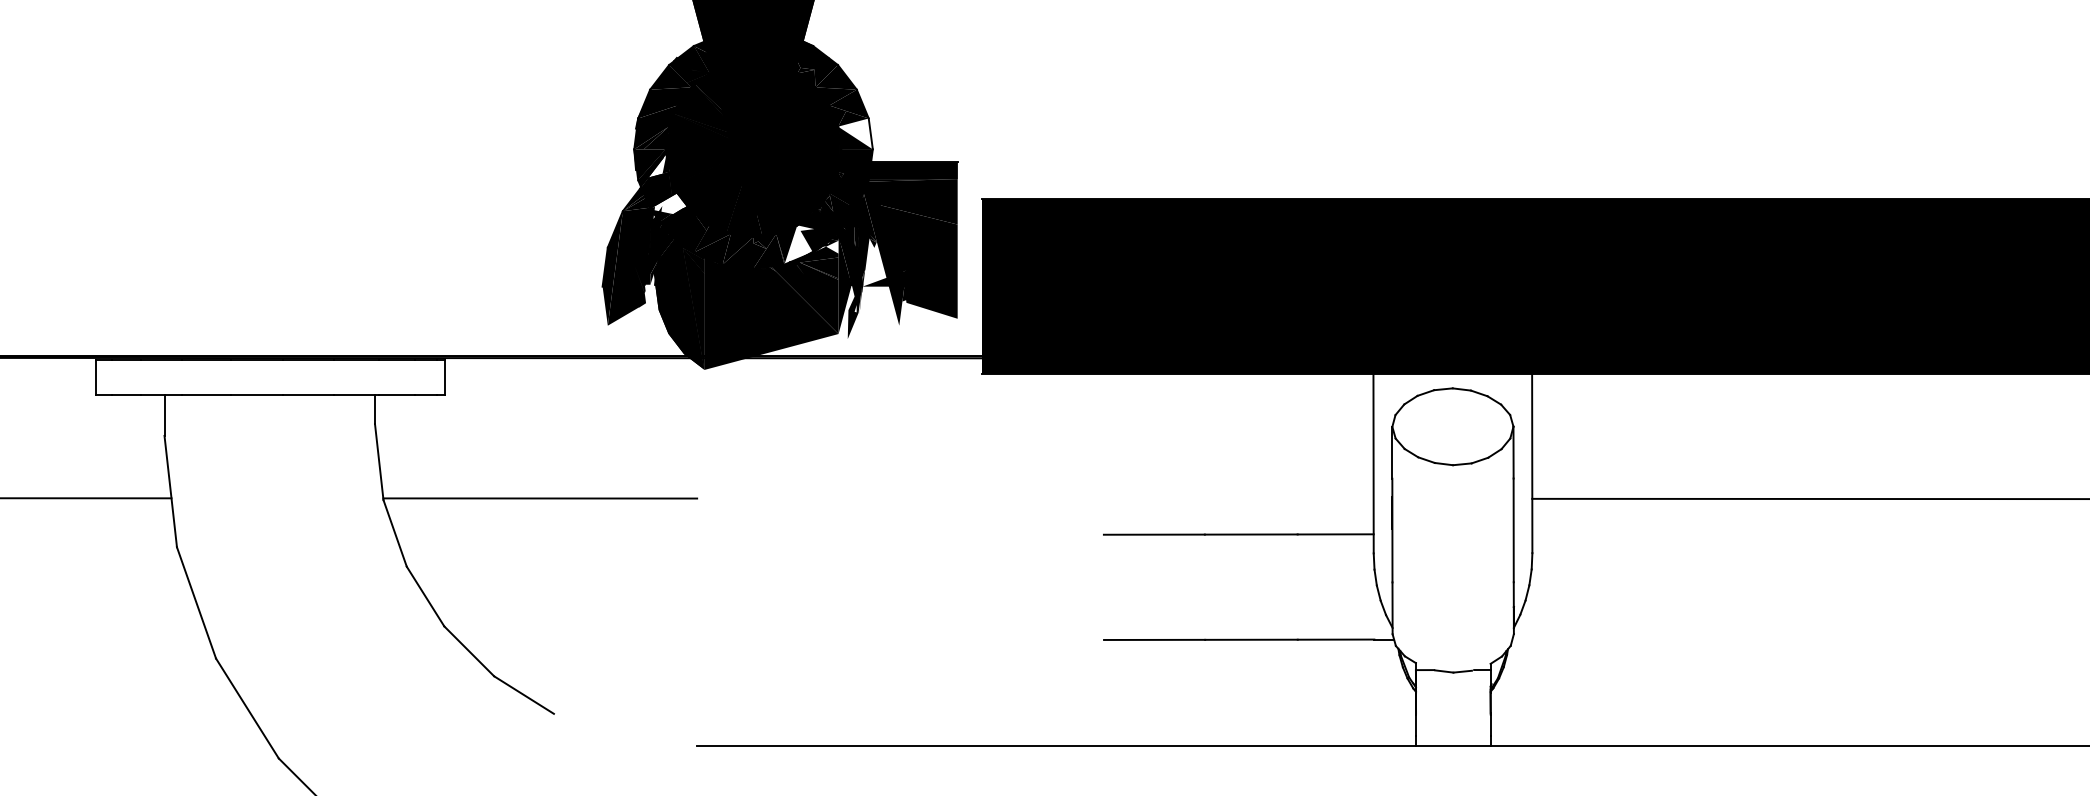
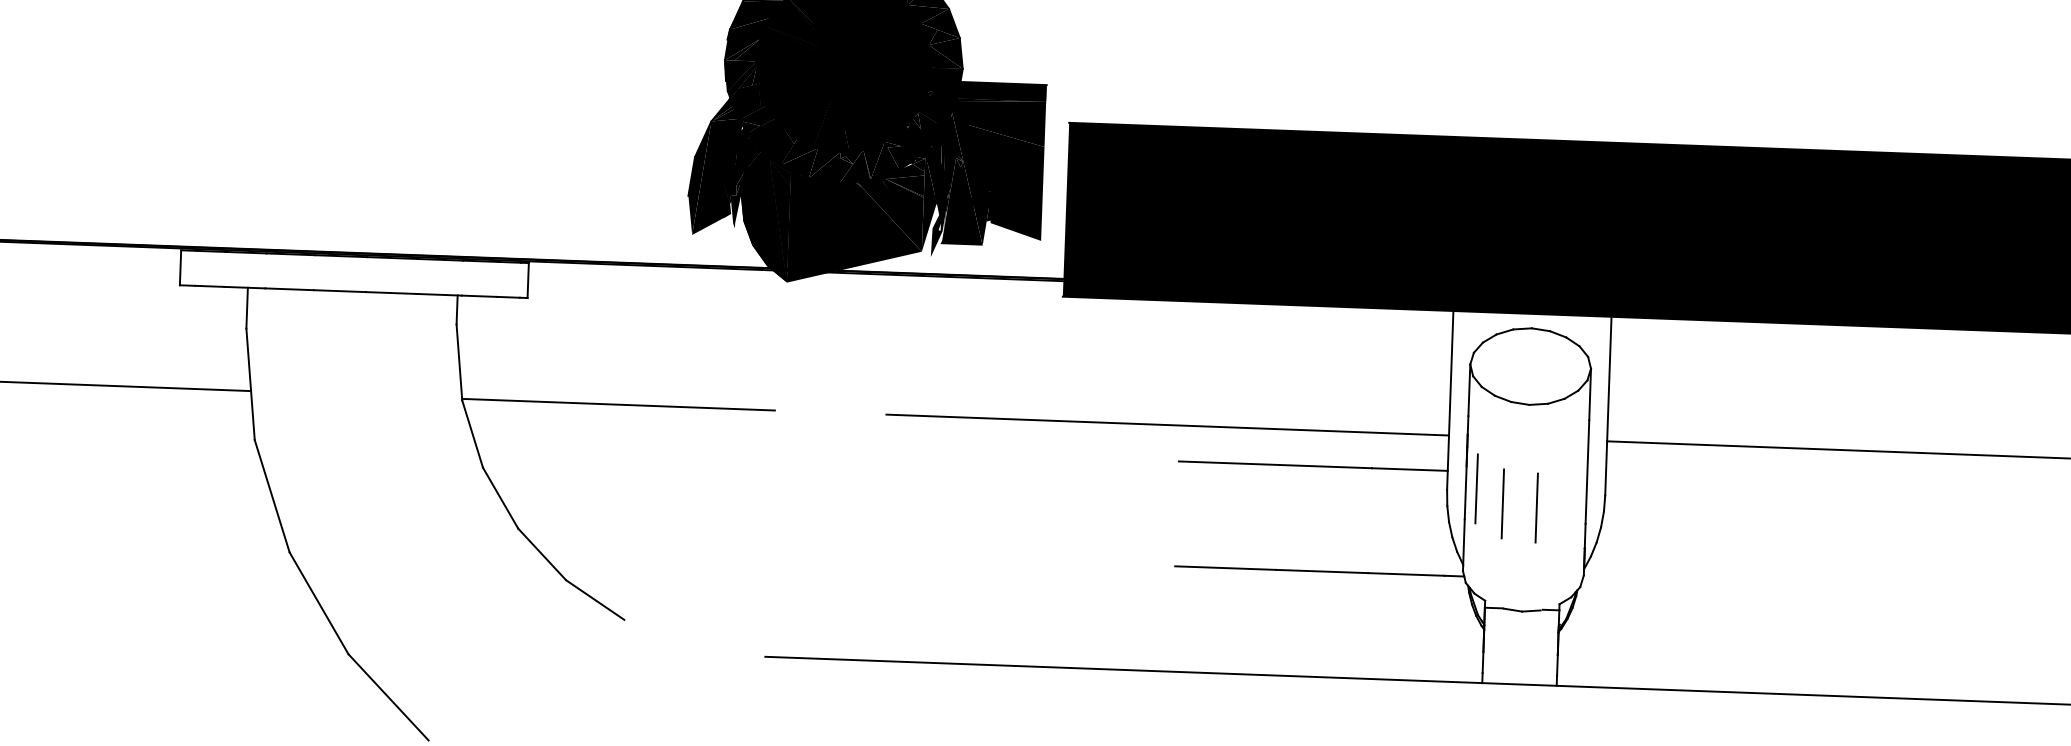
fill: (855, 133) -> (946, 52), added
fill: (657, 165) -> (747, 77), added
fill: (668, 203) -> (757, 115), added
fill: (799, 244) -> (886, 161), added
fill: (832, 246) -> (918, 164), added
fill: (878, 281) -> (963, 200), added
fill: (651, 288) -> (737, 199), added
line: (1091, 498) -> (1167, 424), added
line: (1403, 550) -> (1476, 488), added
line: (1430, 564) -> (1503, 503), added
line: (1464, 567) -> (1537, 507), added

